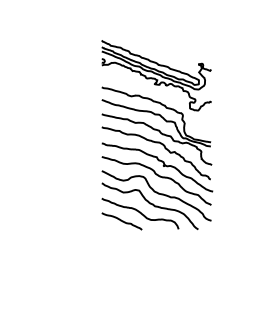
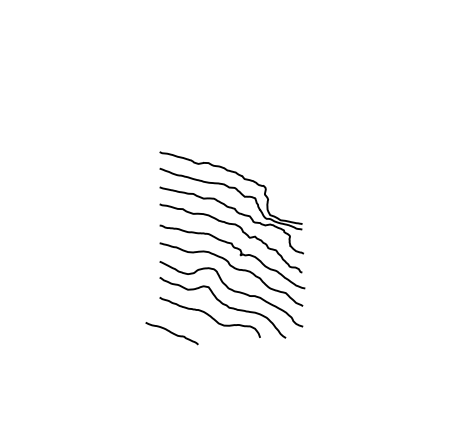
part: (156, 75) -> (231, 136), removed
curve: (121, 221) -> (171, 333), moved

